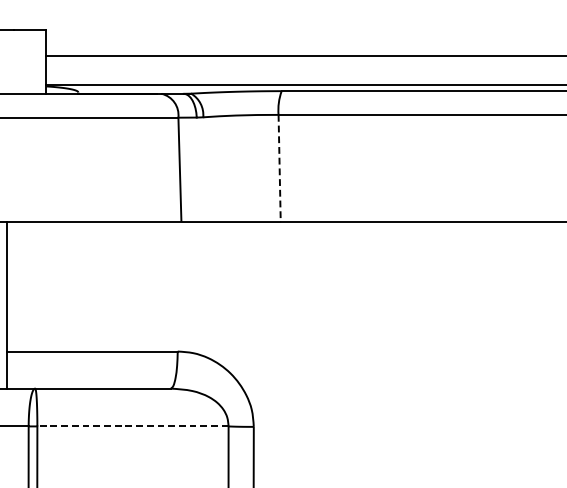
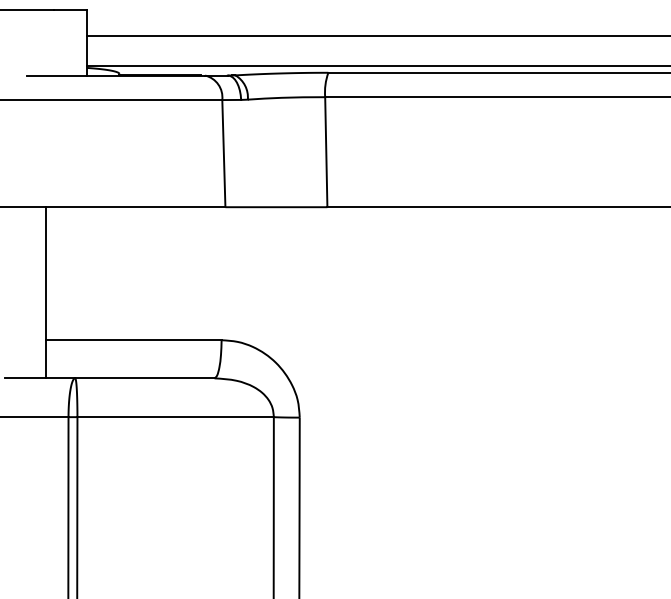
line: (279, 167) -> (326, 151), dashed -> solid
line: (132, 426) -> (175, 417), dashed -> solid

